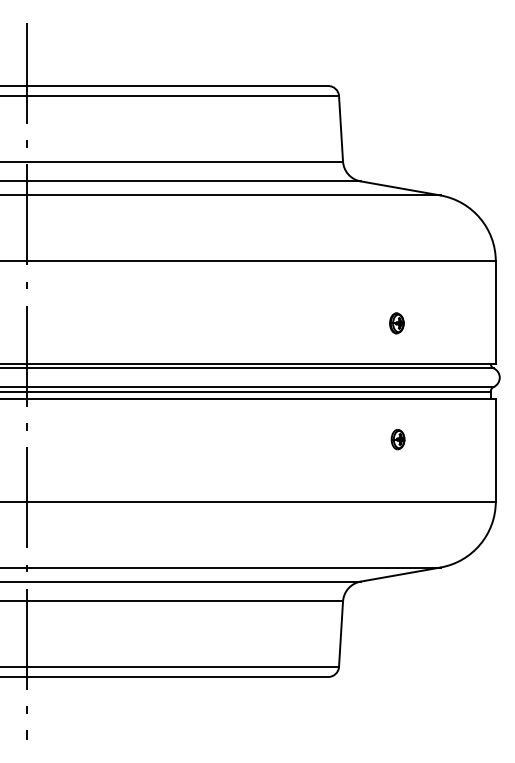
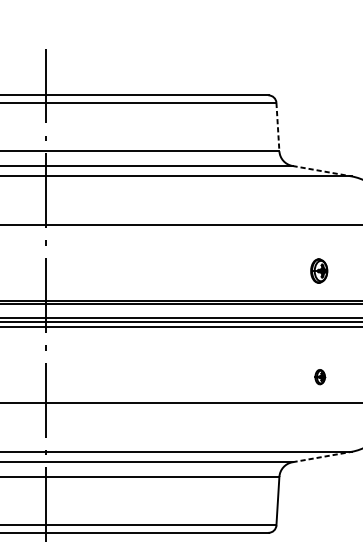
line: (341, 128) -> (278, 126), solid -> dashed
line: (400, 188) -> (321, 171), solid -> dashed
part: (396, 323) -> (318, 271), size x1.6
part: (397, 439) -> (319, 377), moved
line: (400, 574) -> (321, 457), solid -> dashed

